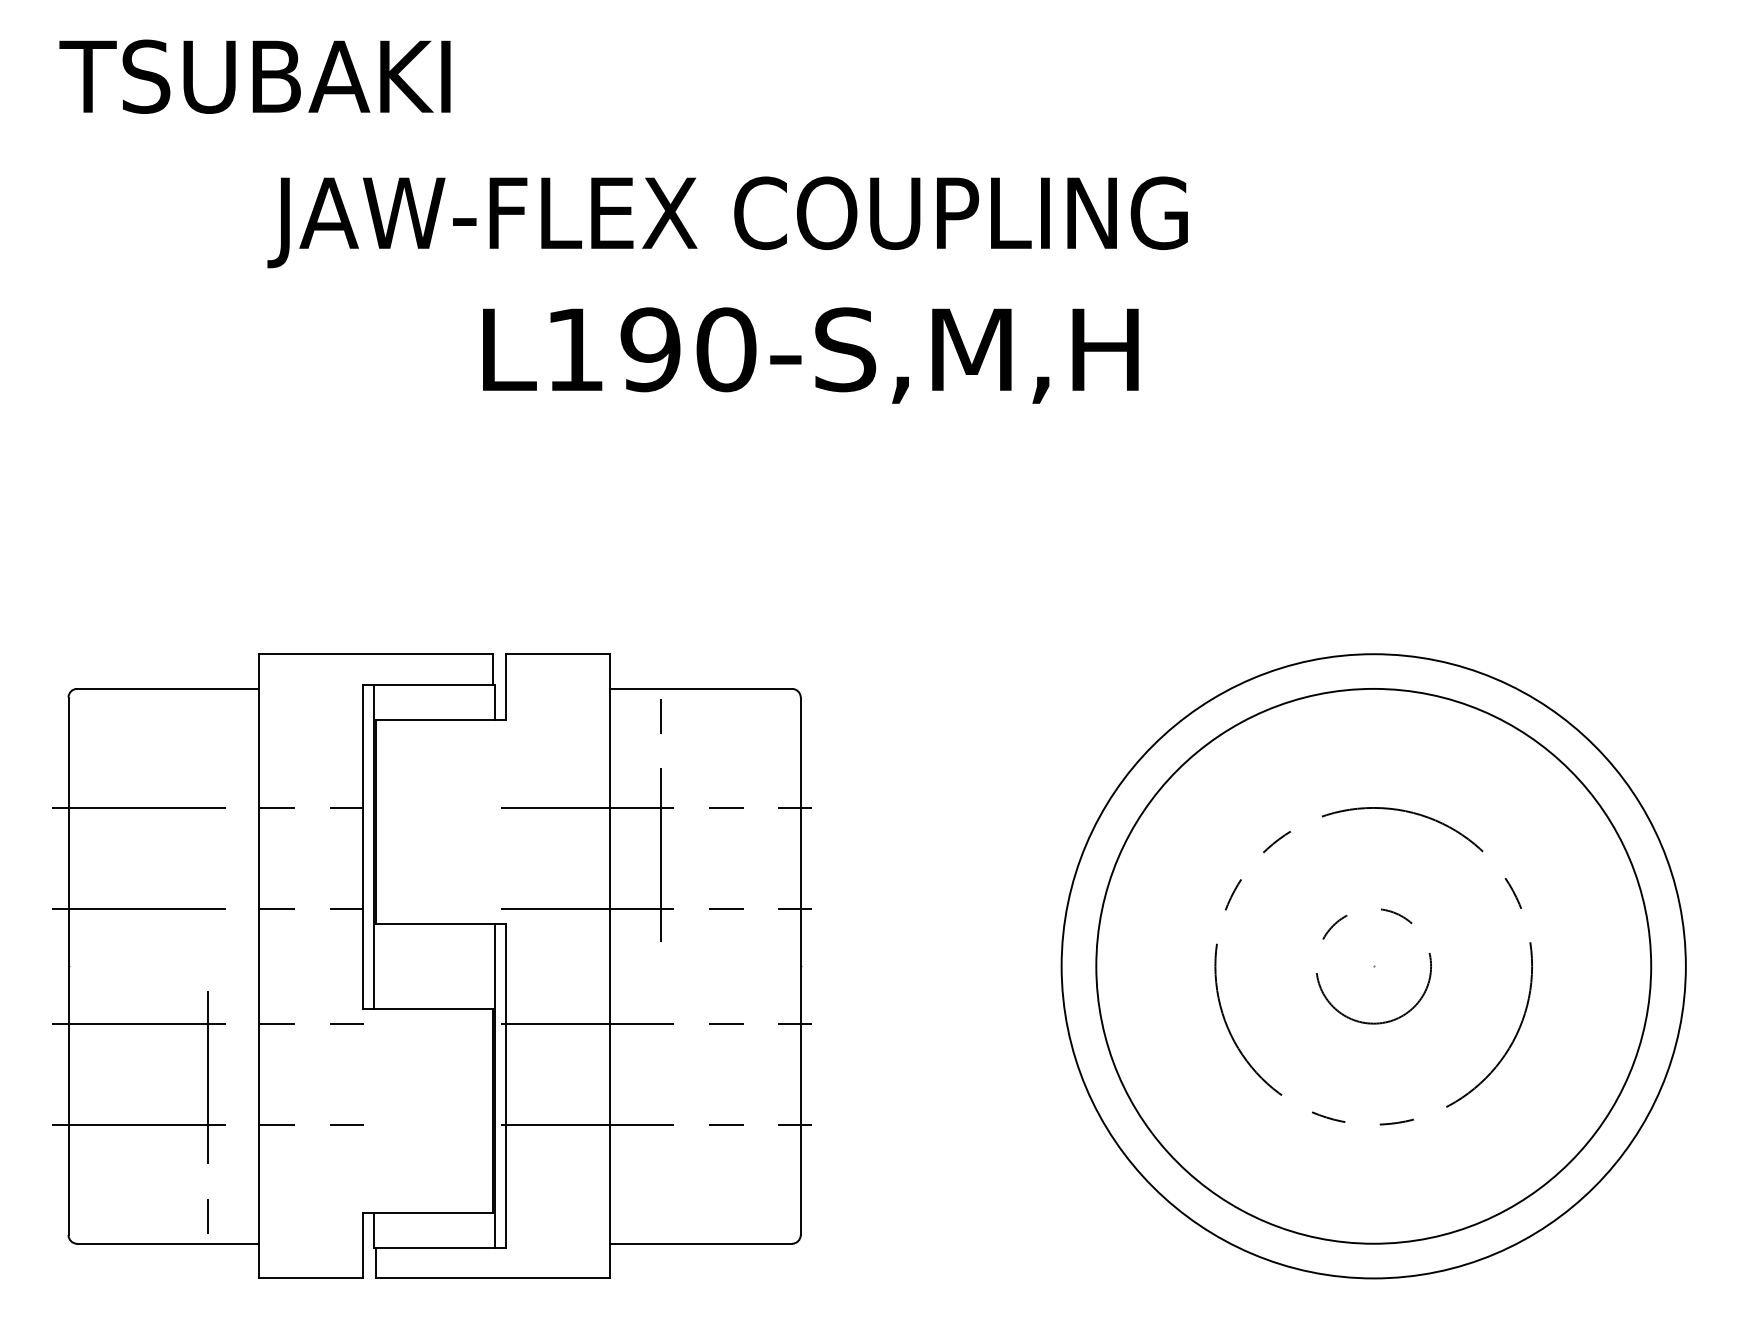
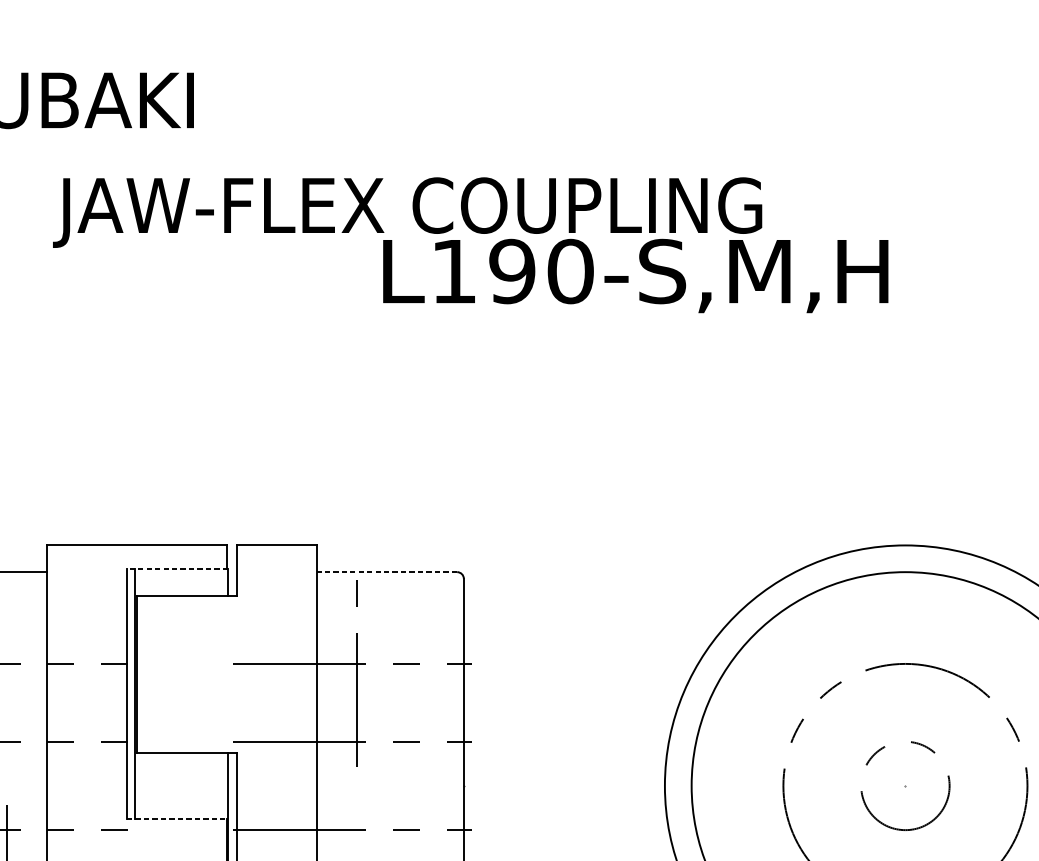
text: (810, 355) -> (635, 275), moved
line: (429, 684) -> (177, 568), solid -> dashed
line: (700, 688) -> (386, 571), solid -> dashed
line: (428, 1008) -> (177, 818), solid -> dashed

